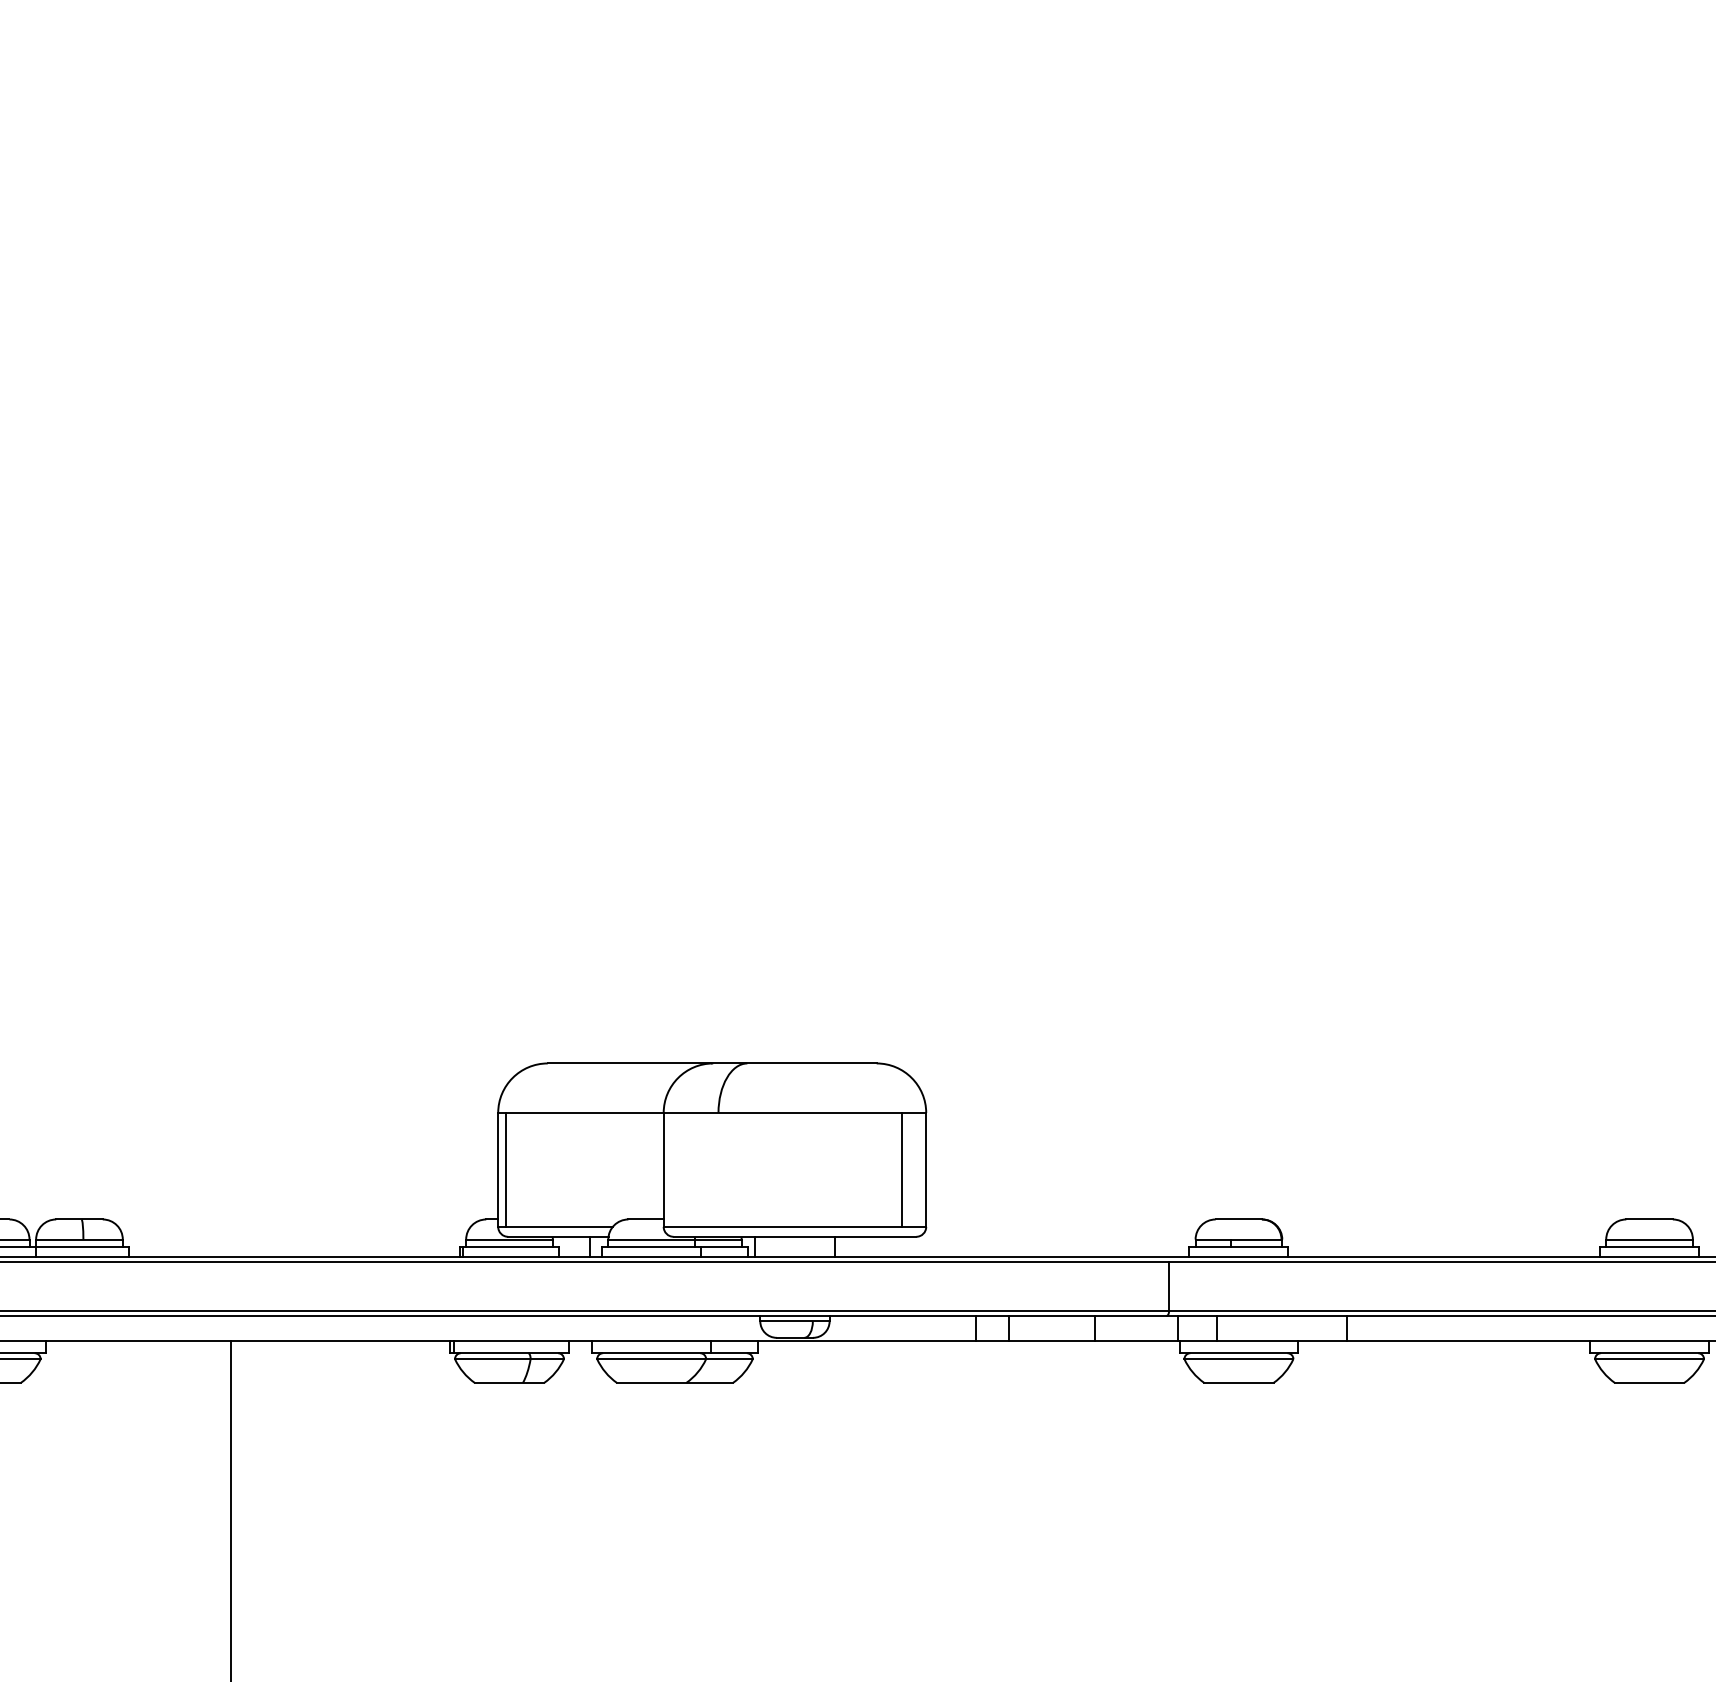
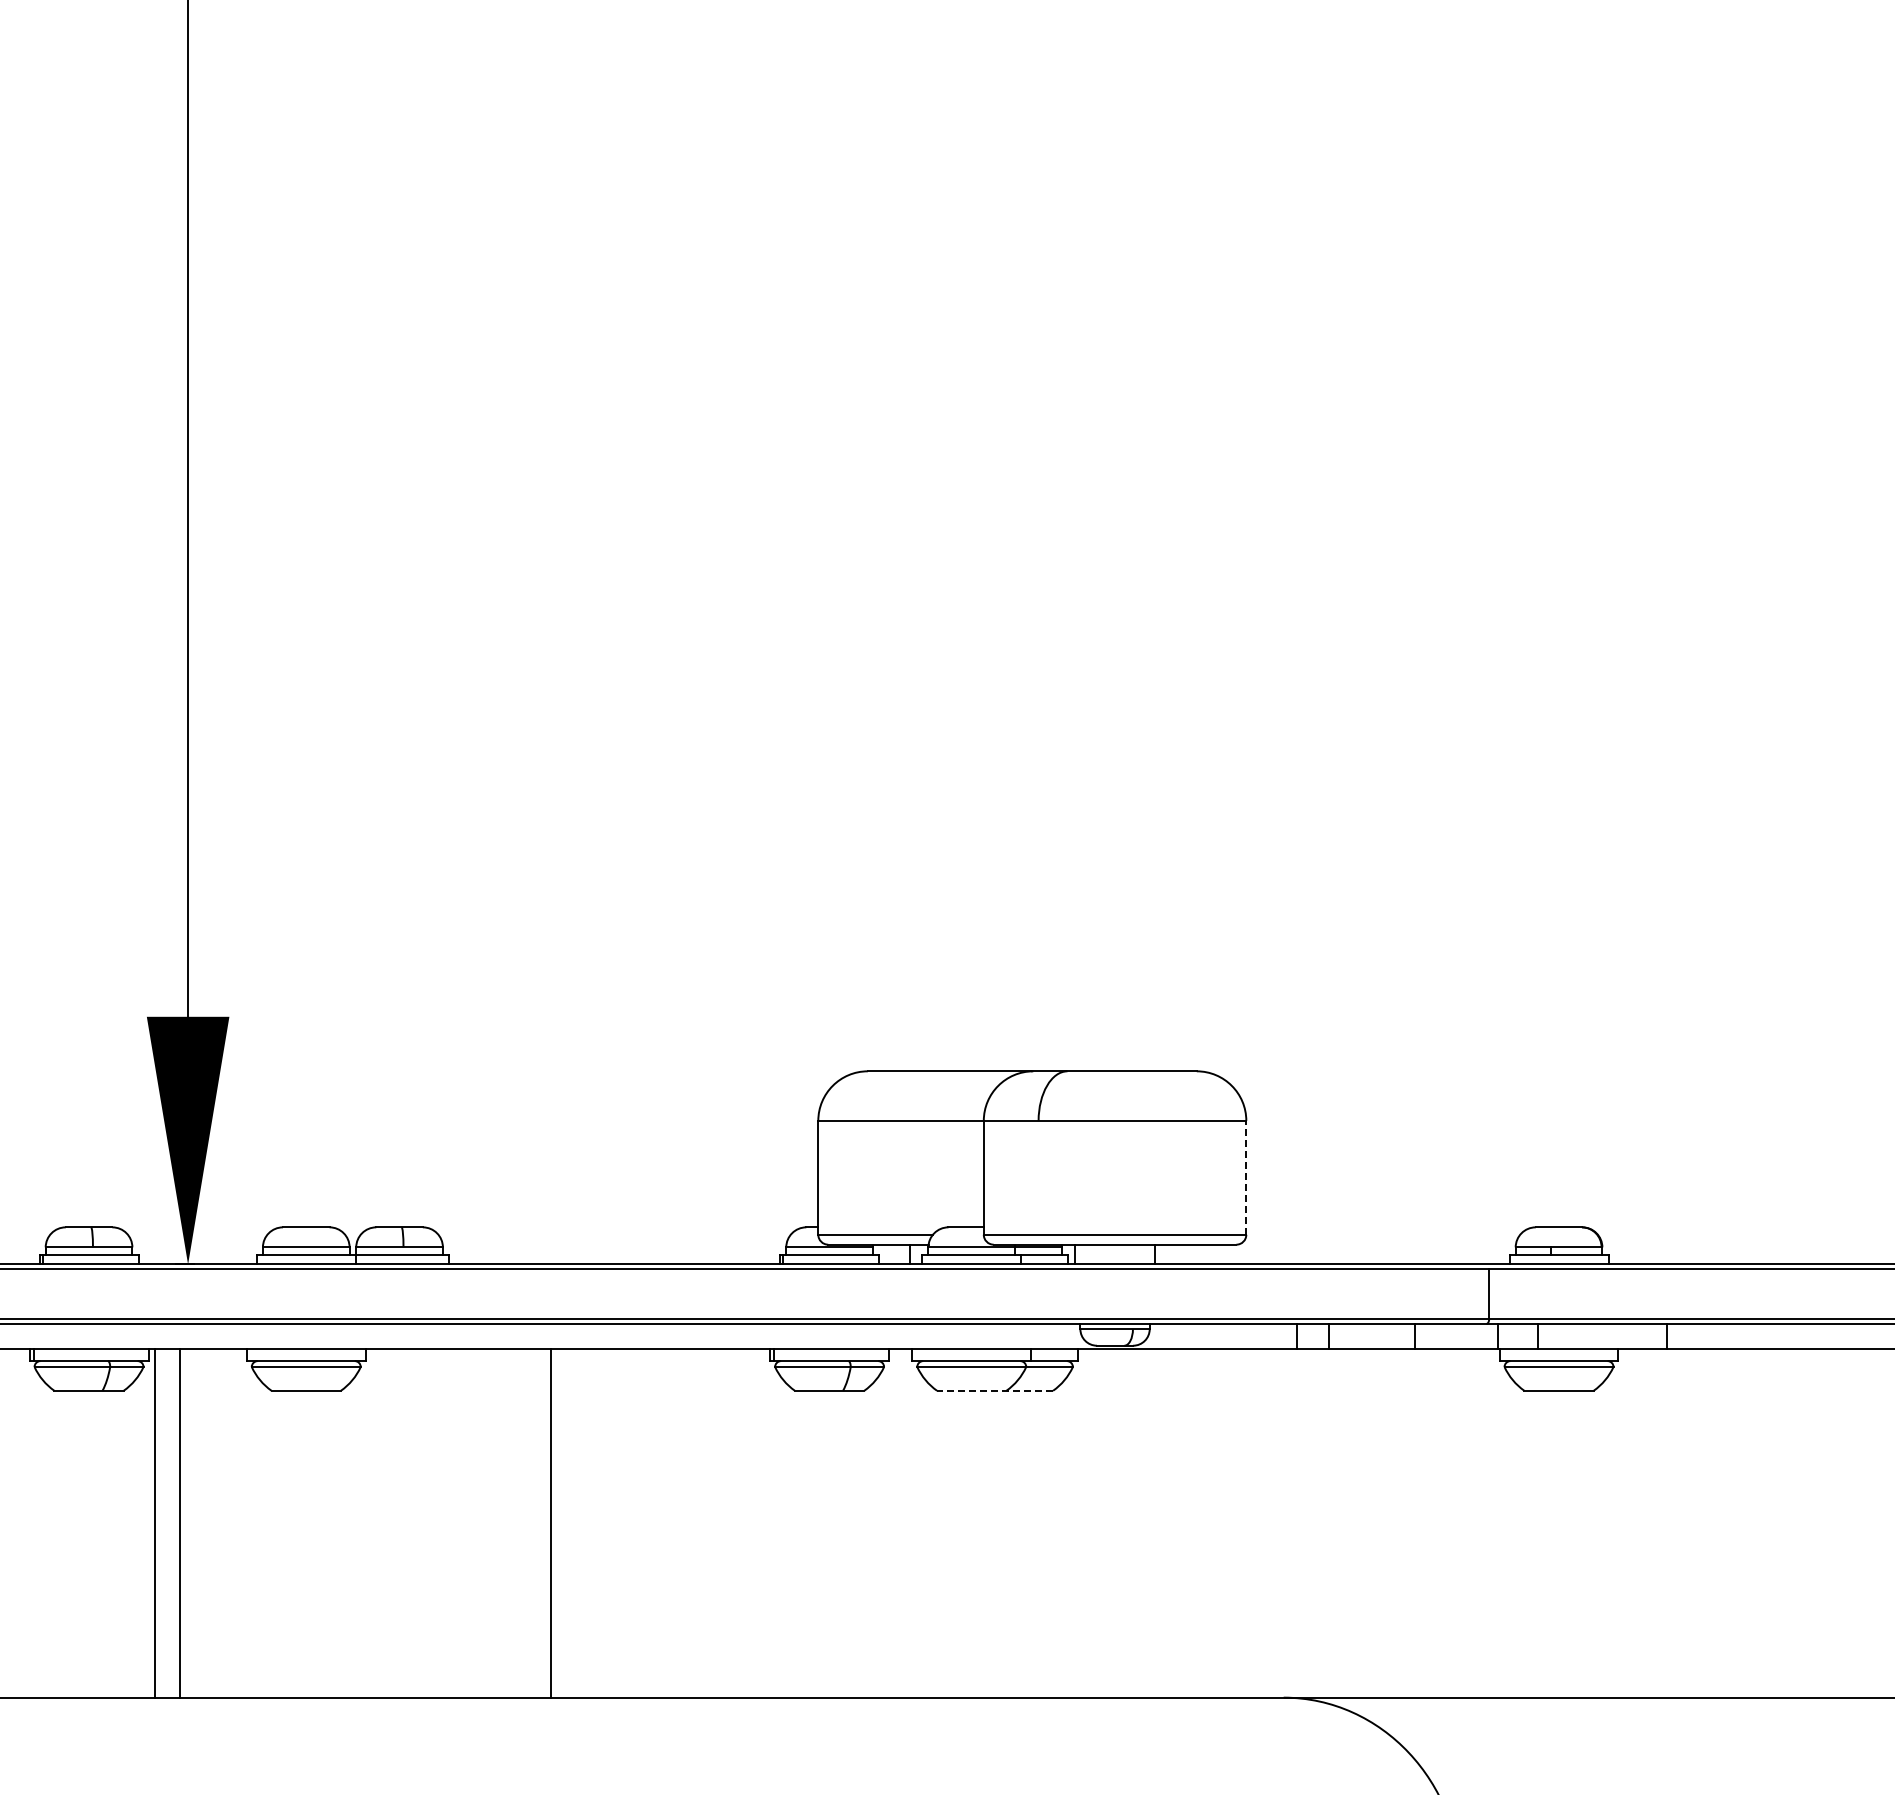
line: (505, 1169) -> (825, 1177), removed
line: (901, 1169) -> (1221, 1177), removed
line: (926, 1169) -> (1246, 1177), solid -> dashed
line: (675, 1382) -> (995, 1390), solid -> dashed

